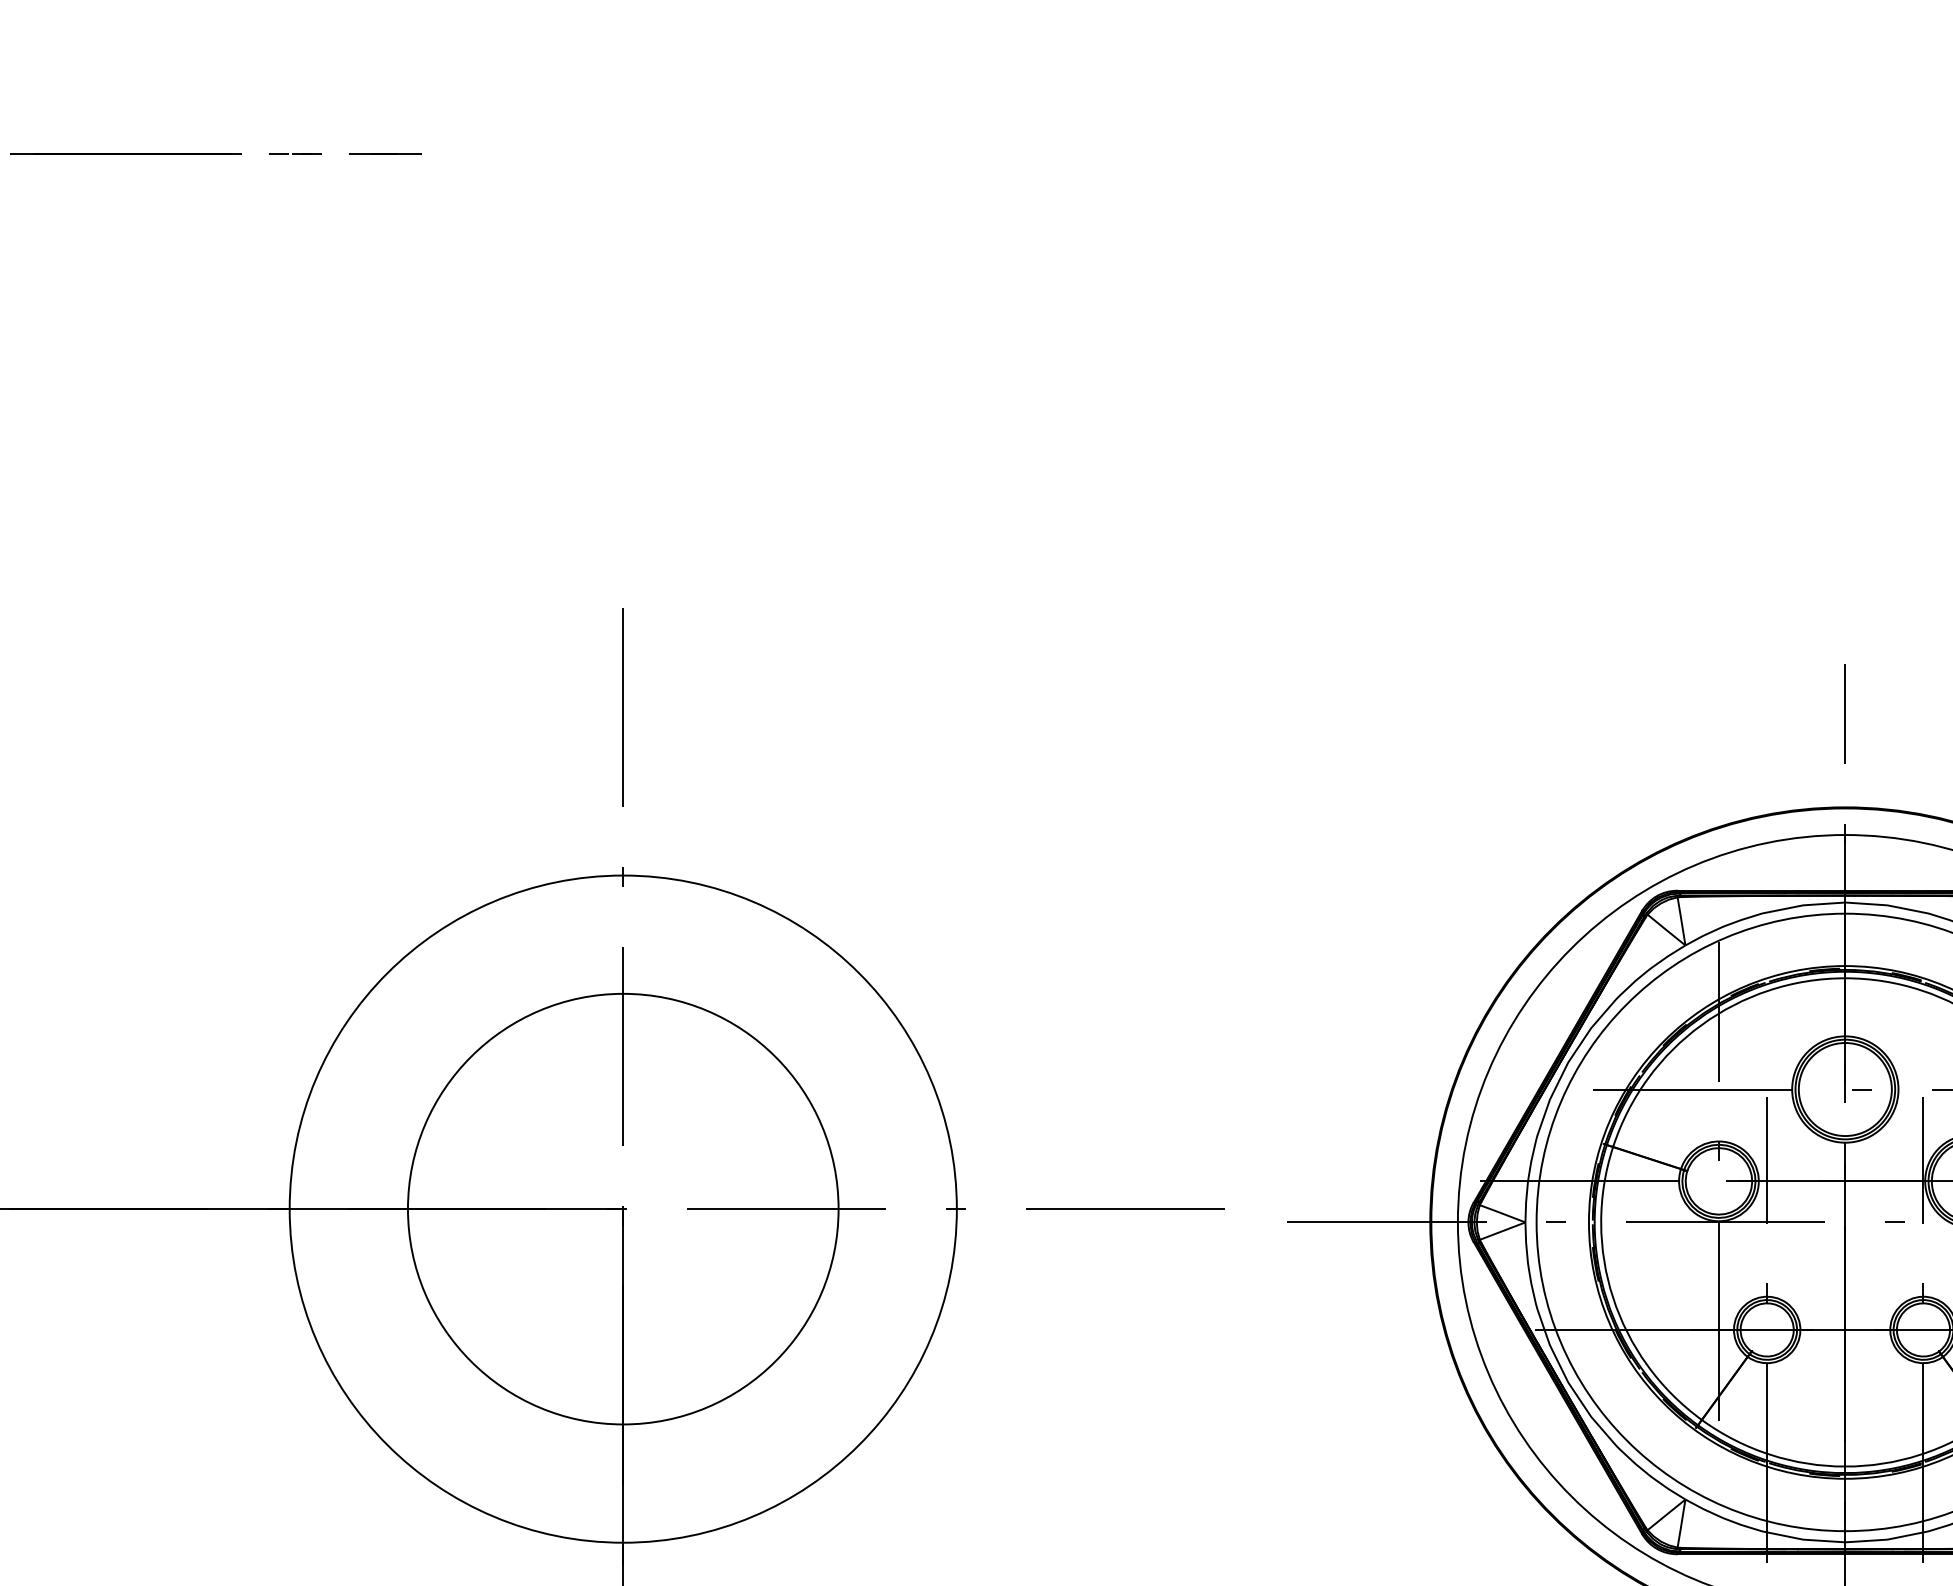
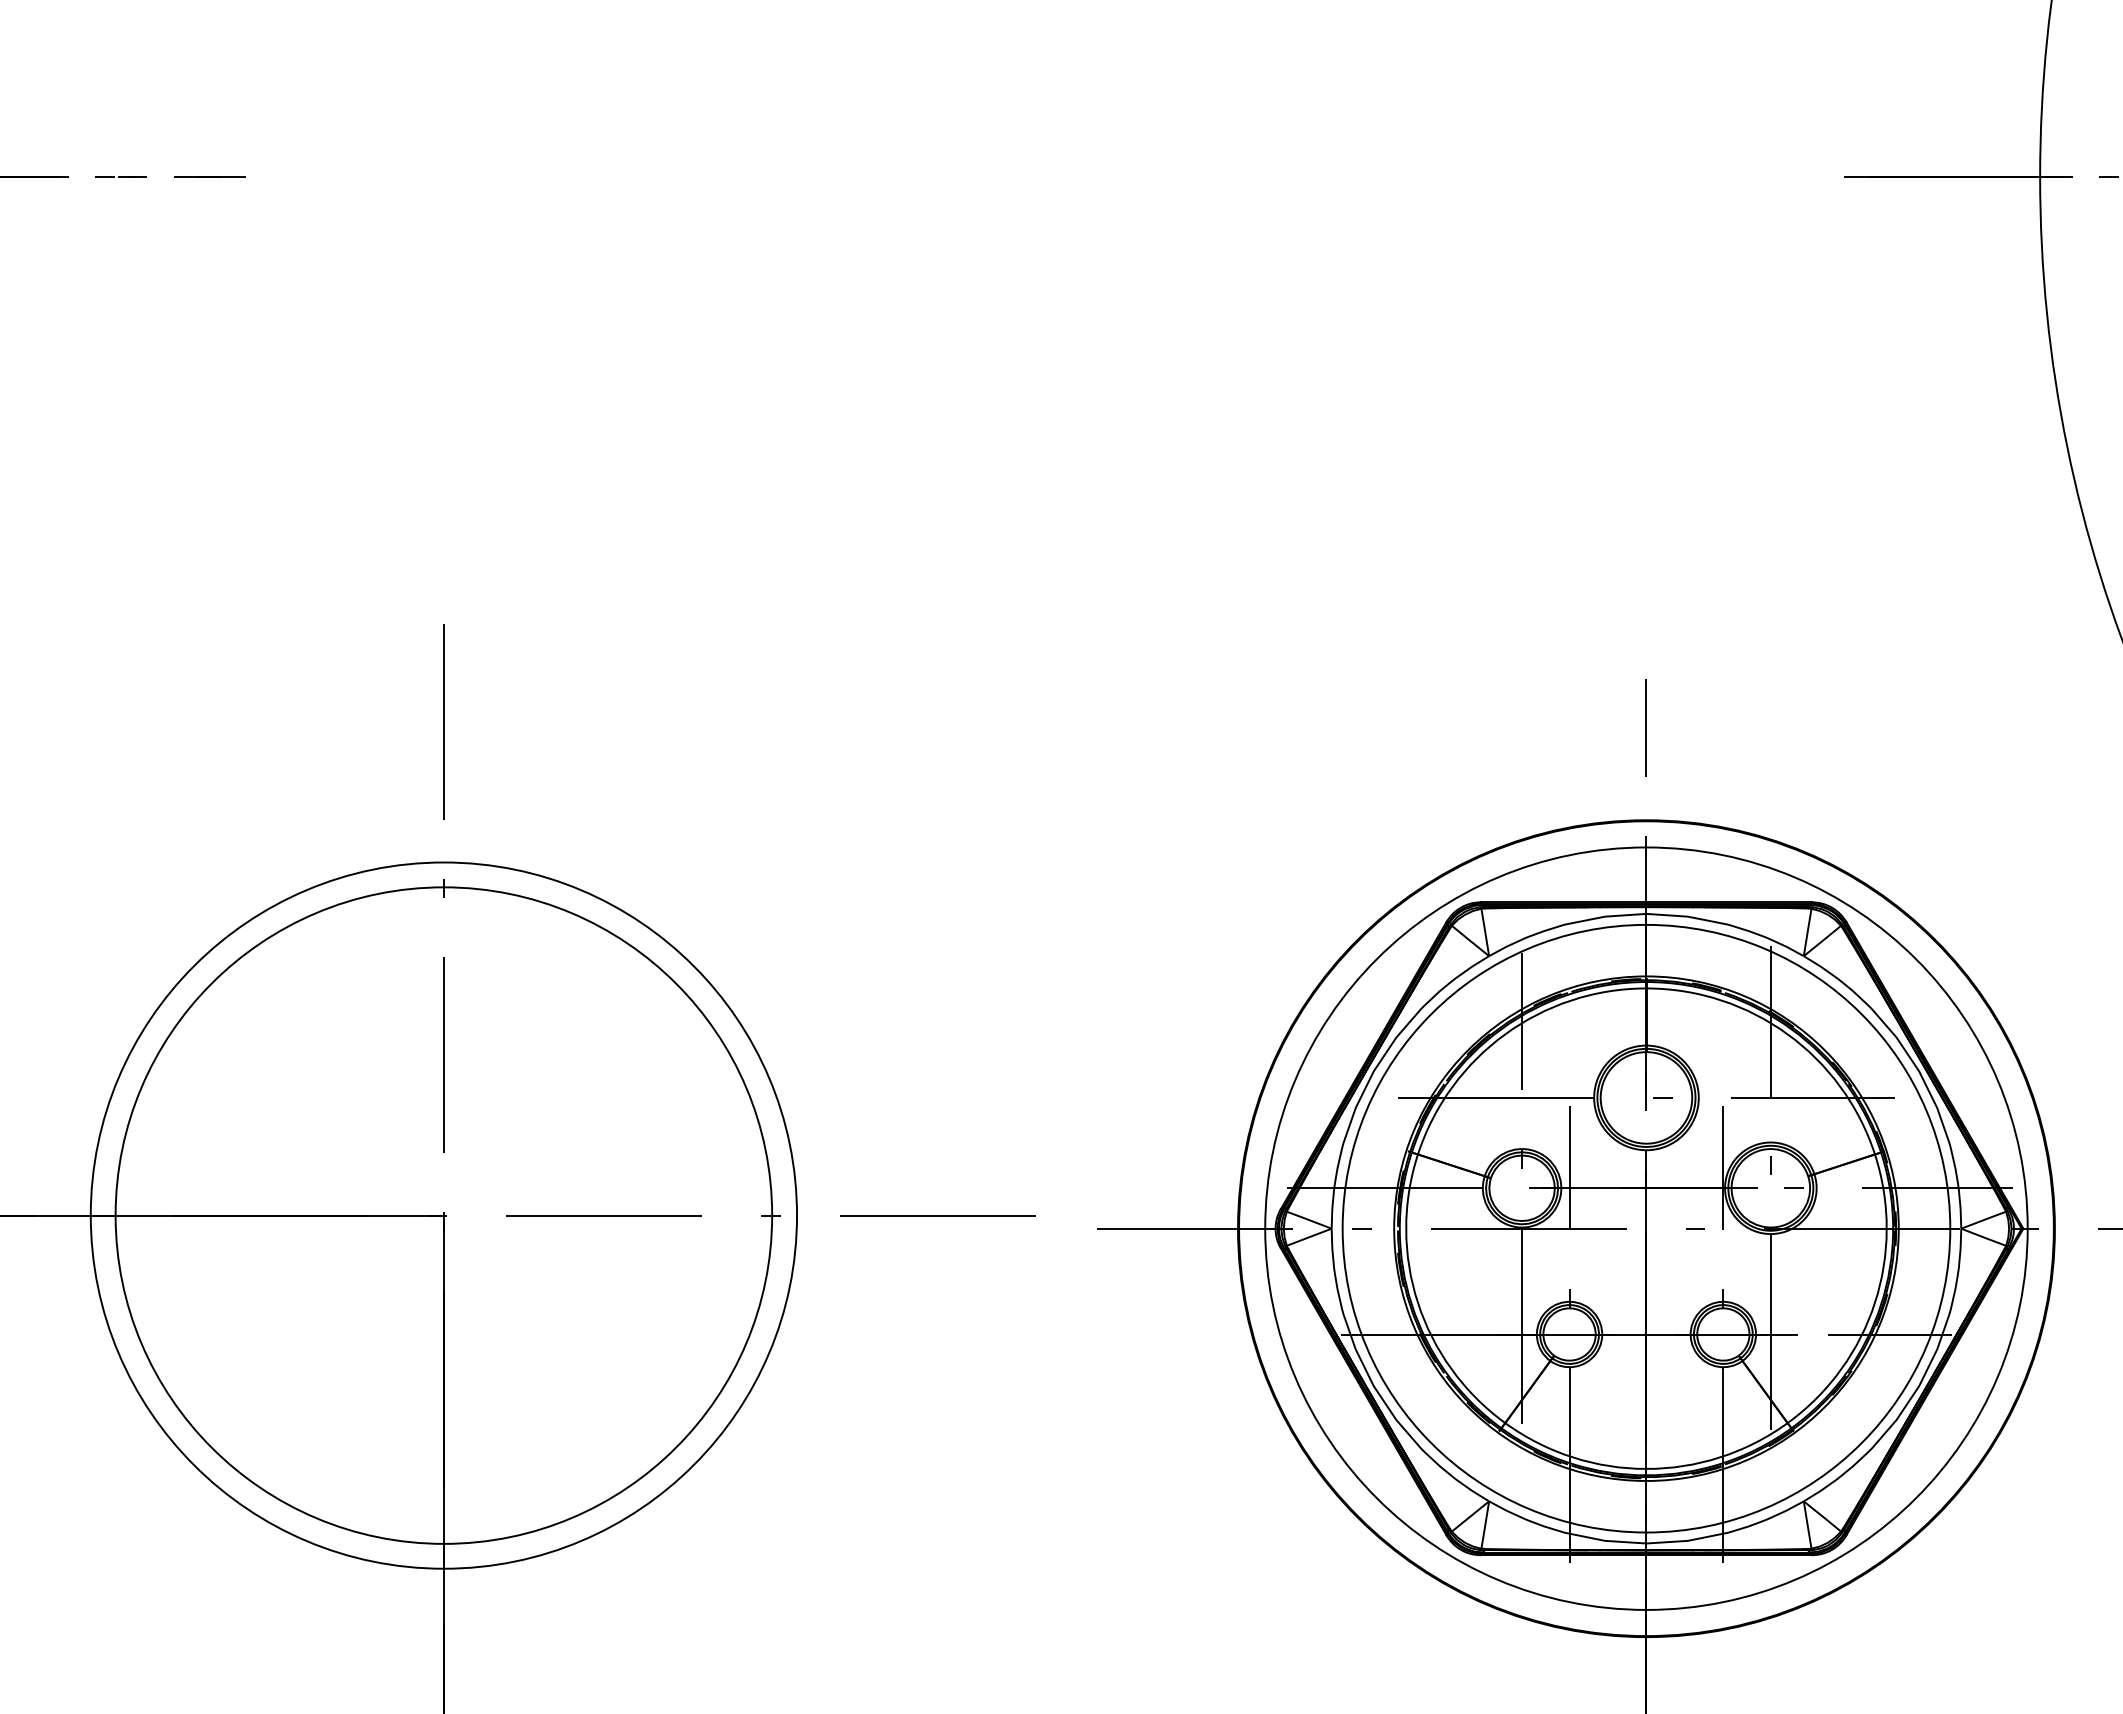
circle: (622, 1209) -> (443, 1215), size x1.67

